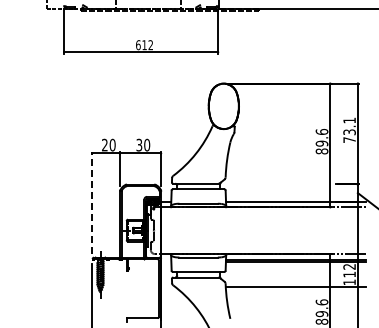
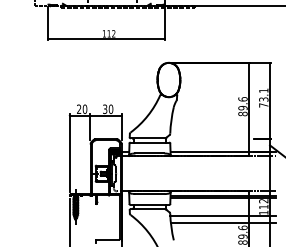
text: (138, 45) -> (104, 34), 612 -> 112
line: (92, 202) -> (69, 152), dashed -> solid
line: (295, 295) -> (222, 222), added

